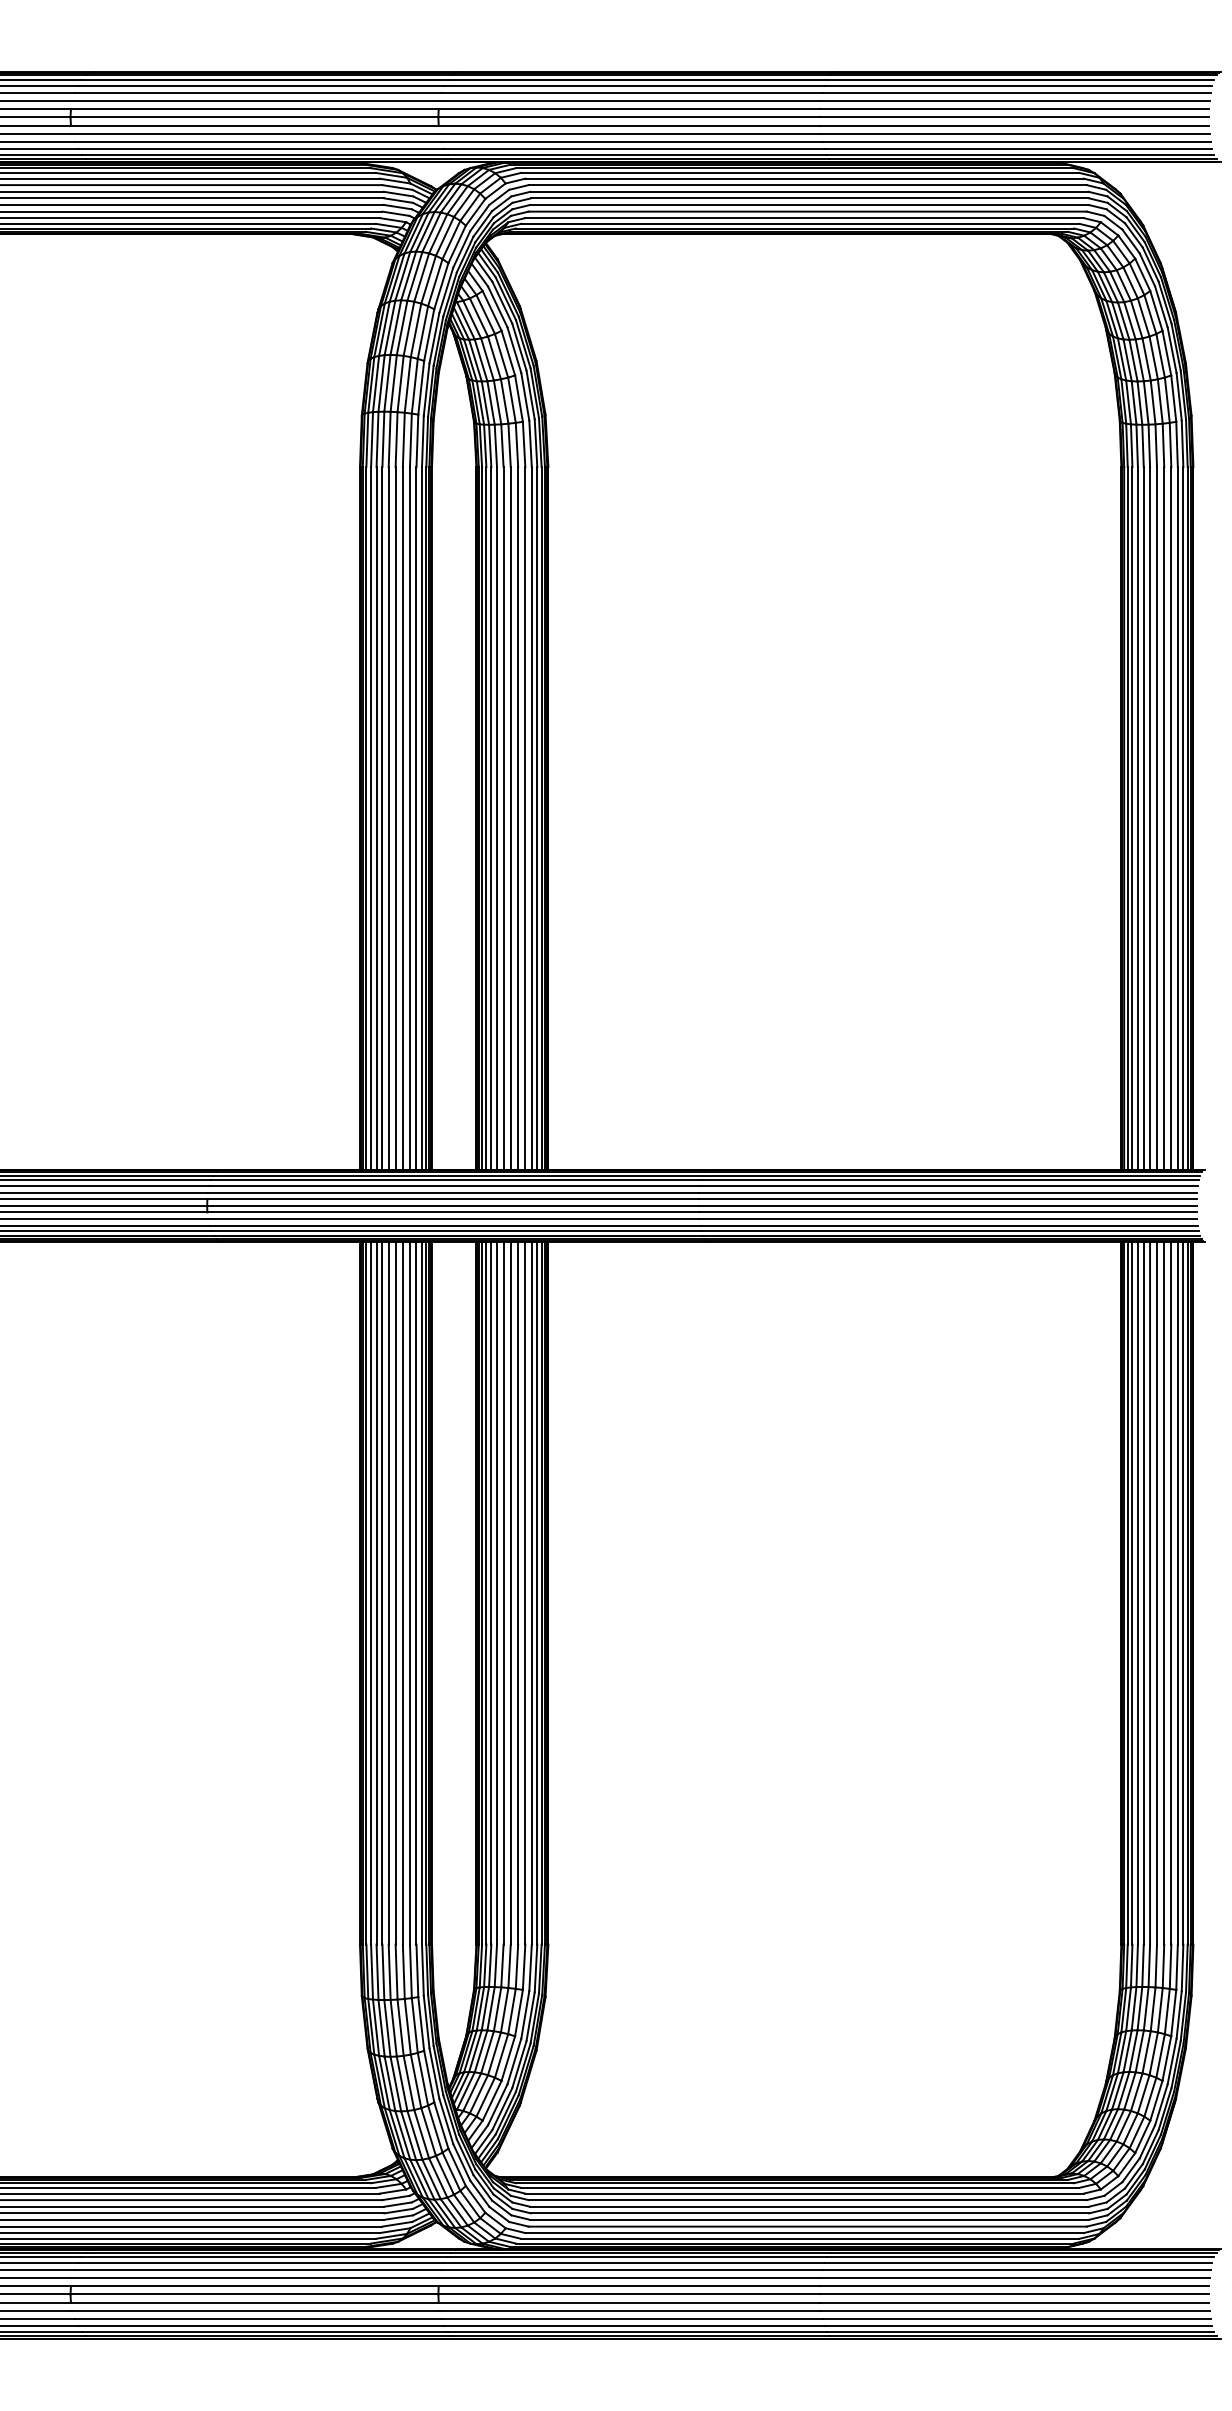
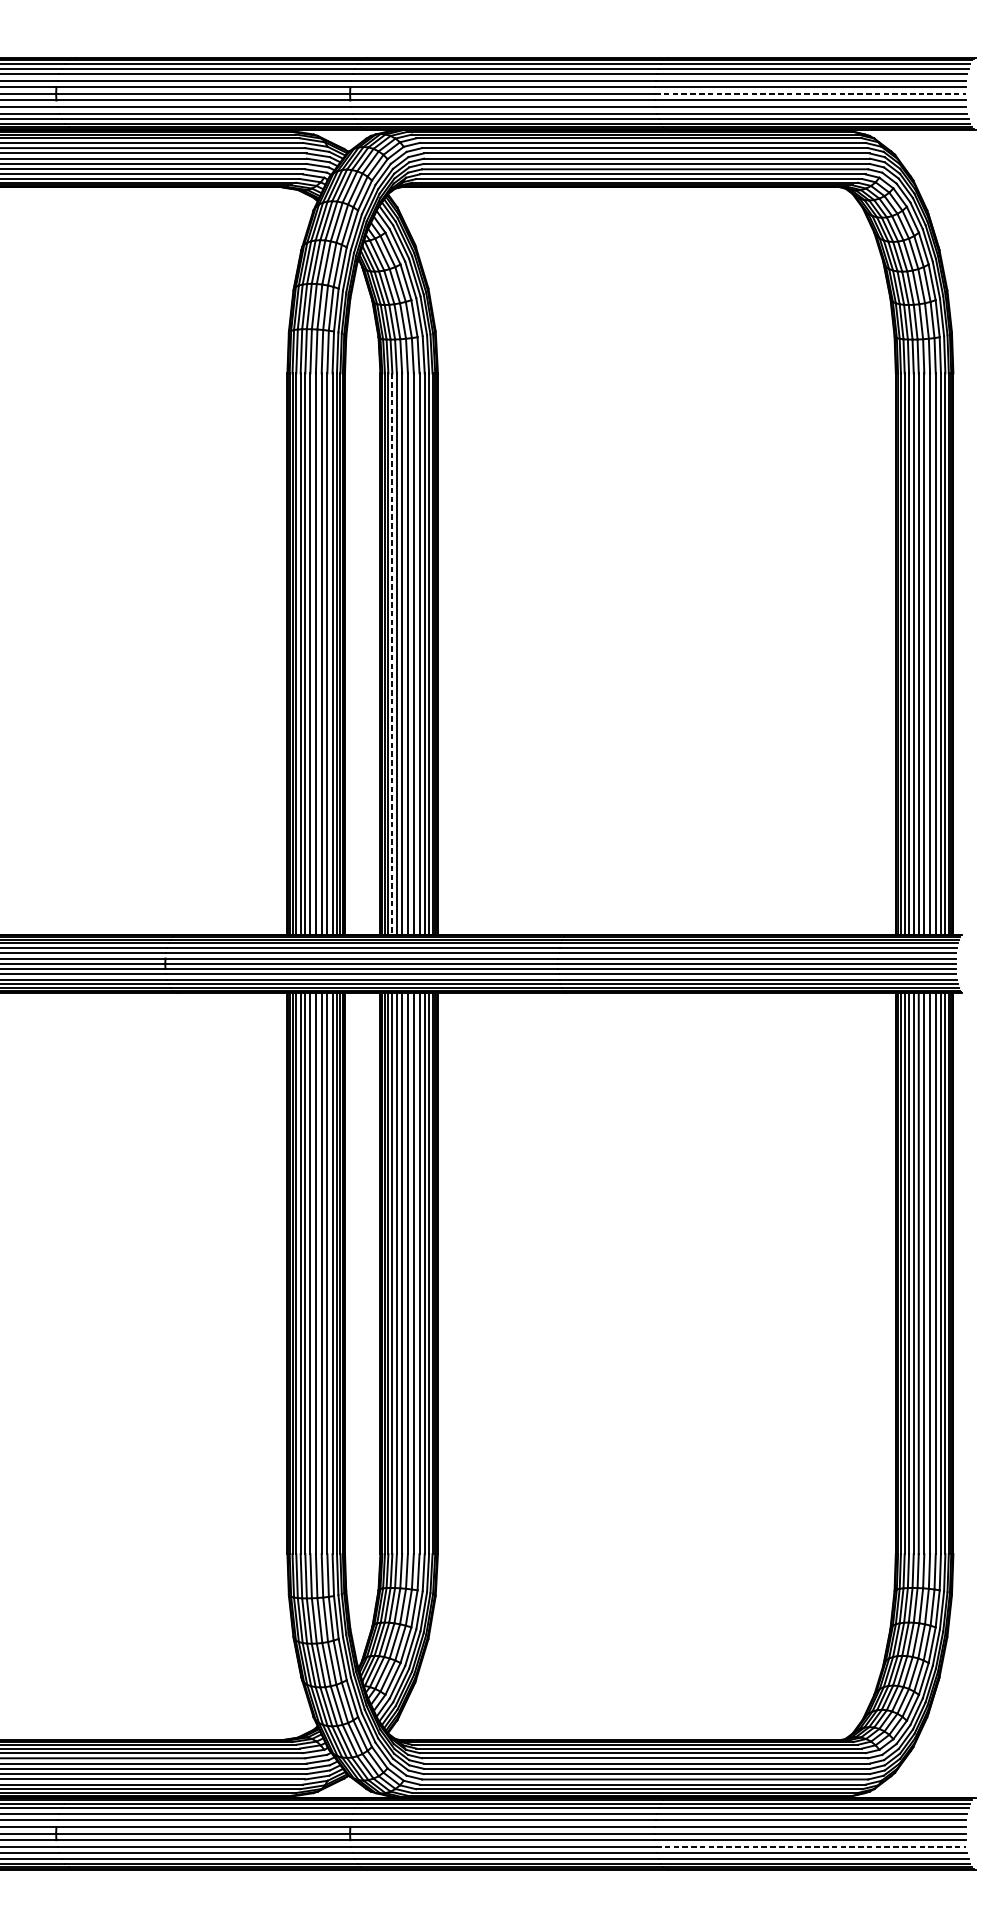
line: (1014, 117) -> (810, 94), solid -> dashed
line: (491, 819) -> (392, 655), solid -> dashed
line: (1015, 2310) -> (811, 1846), solid -> dashed

